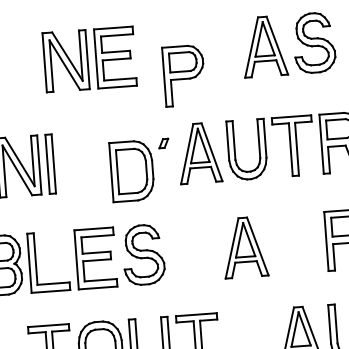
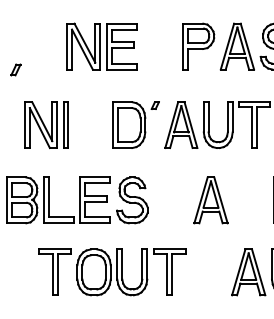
part: (183, 75) -> (198, 46), moved
part: (140, 169) -> (135, 124), moved

